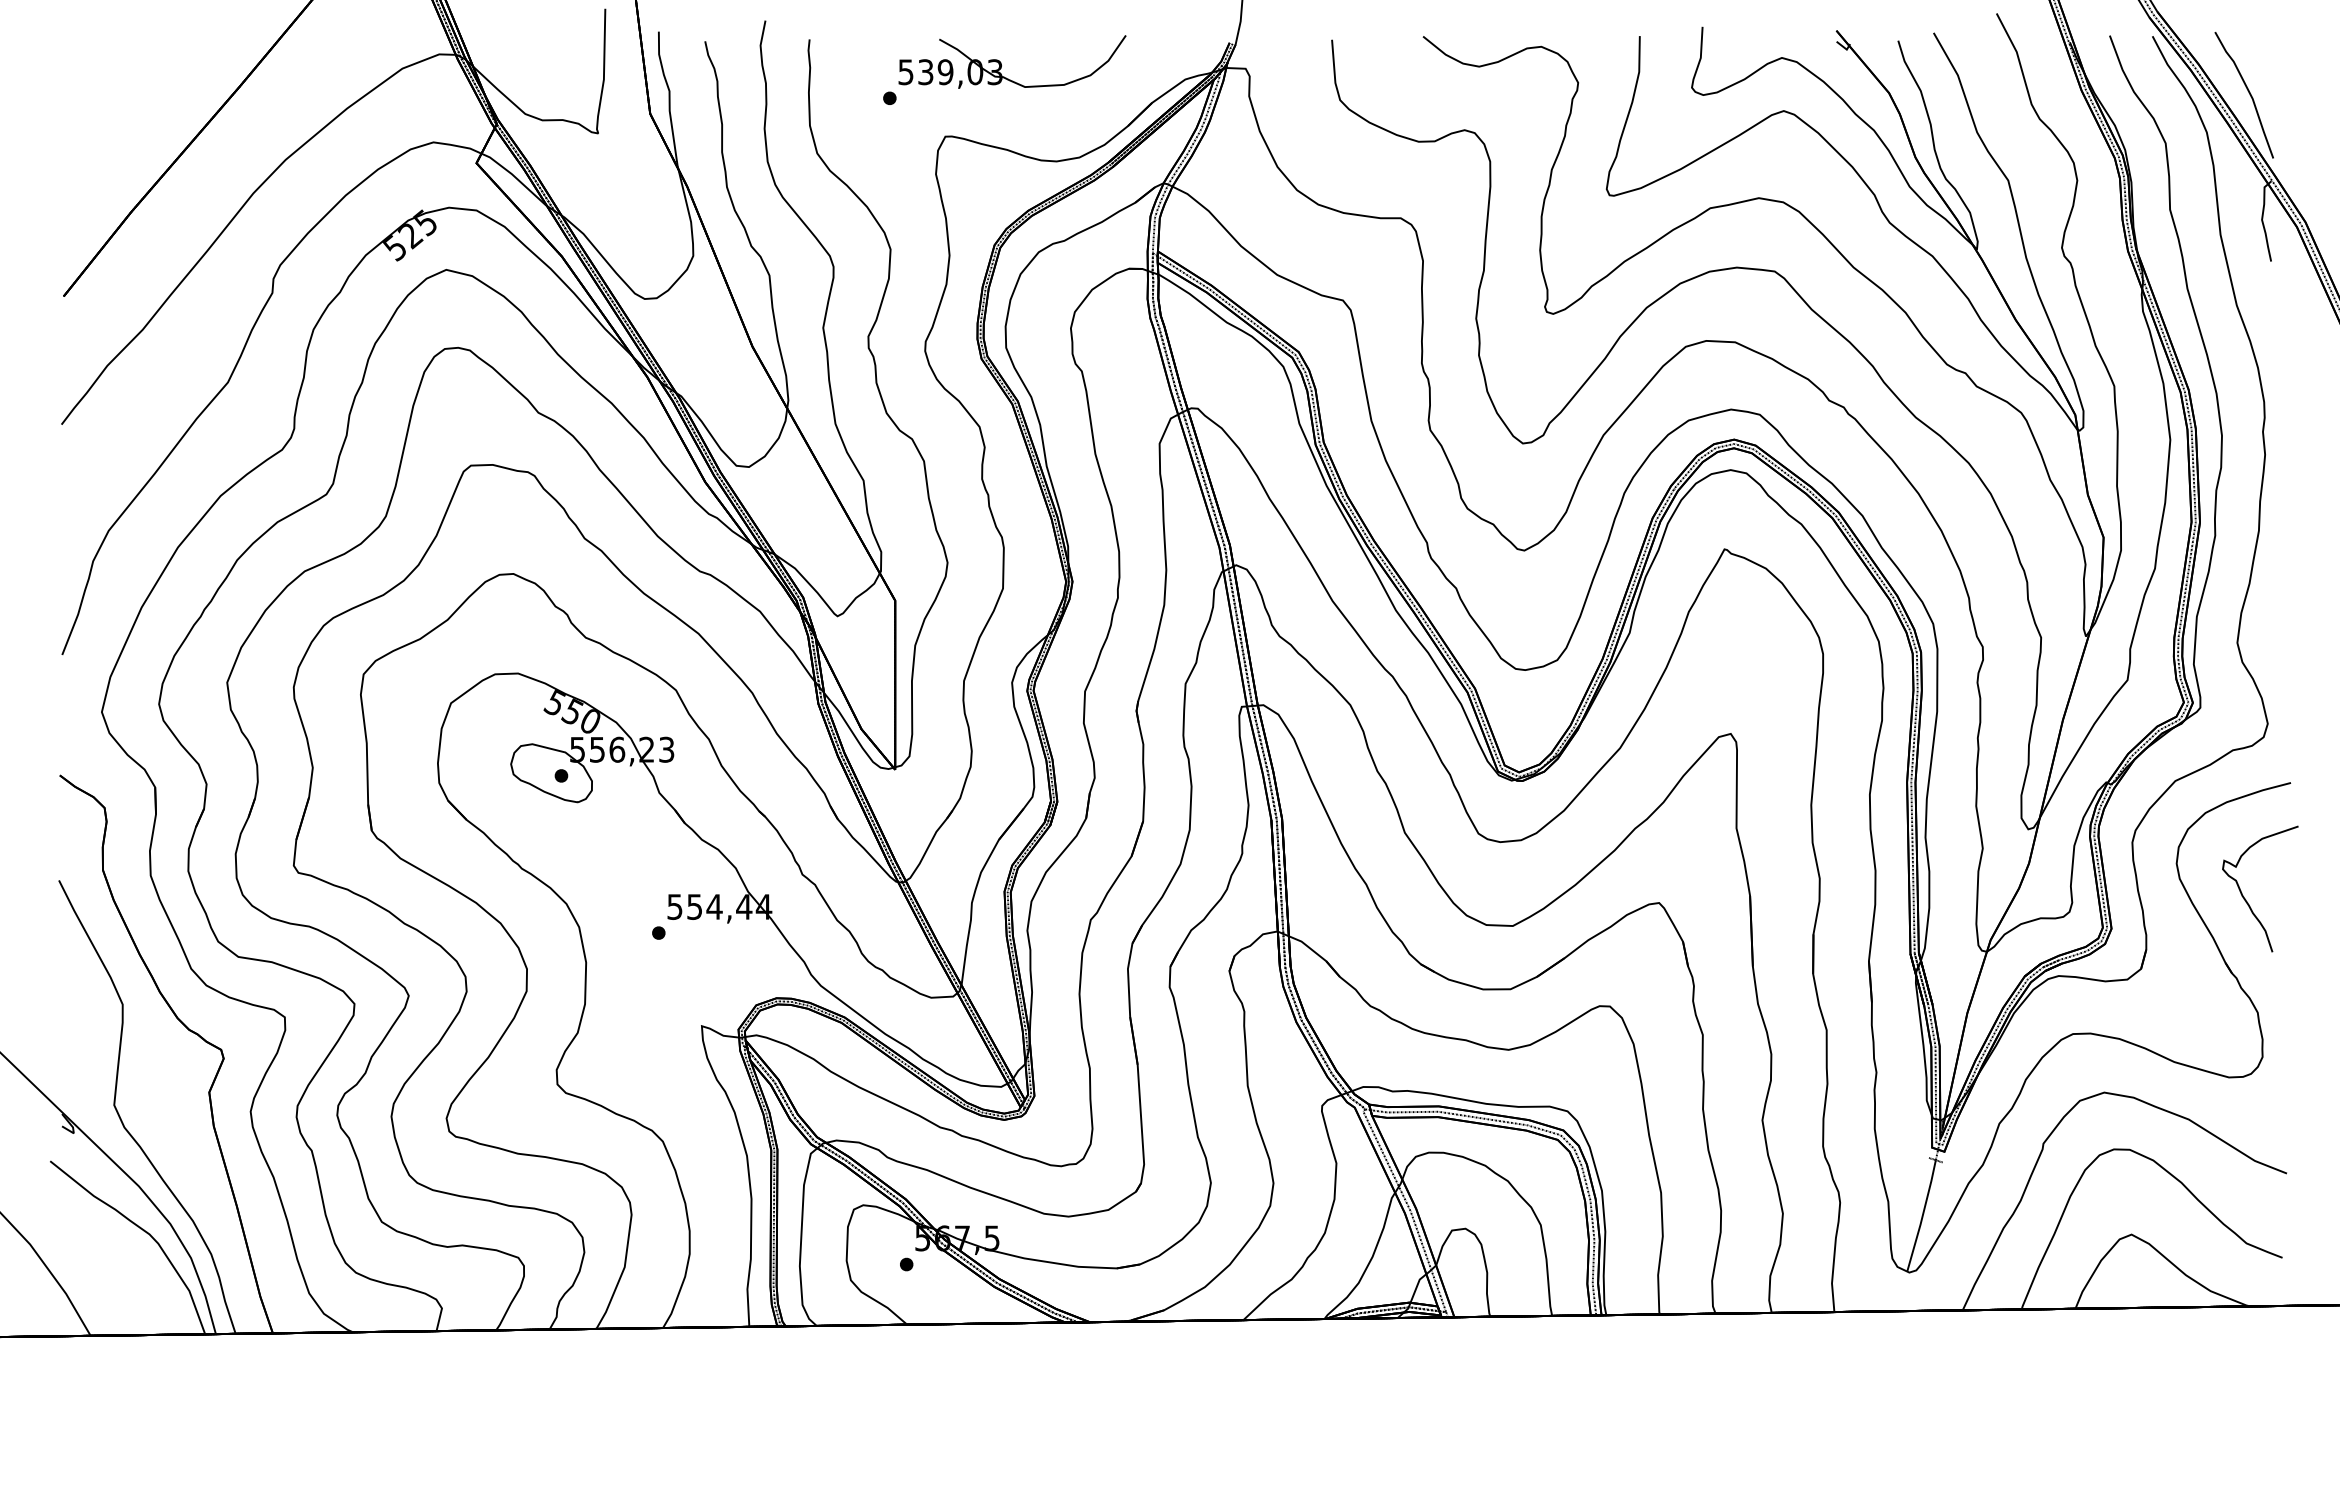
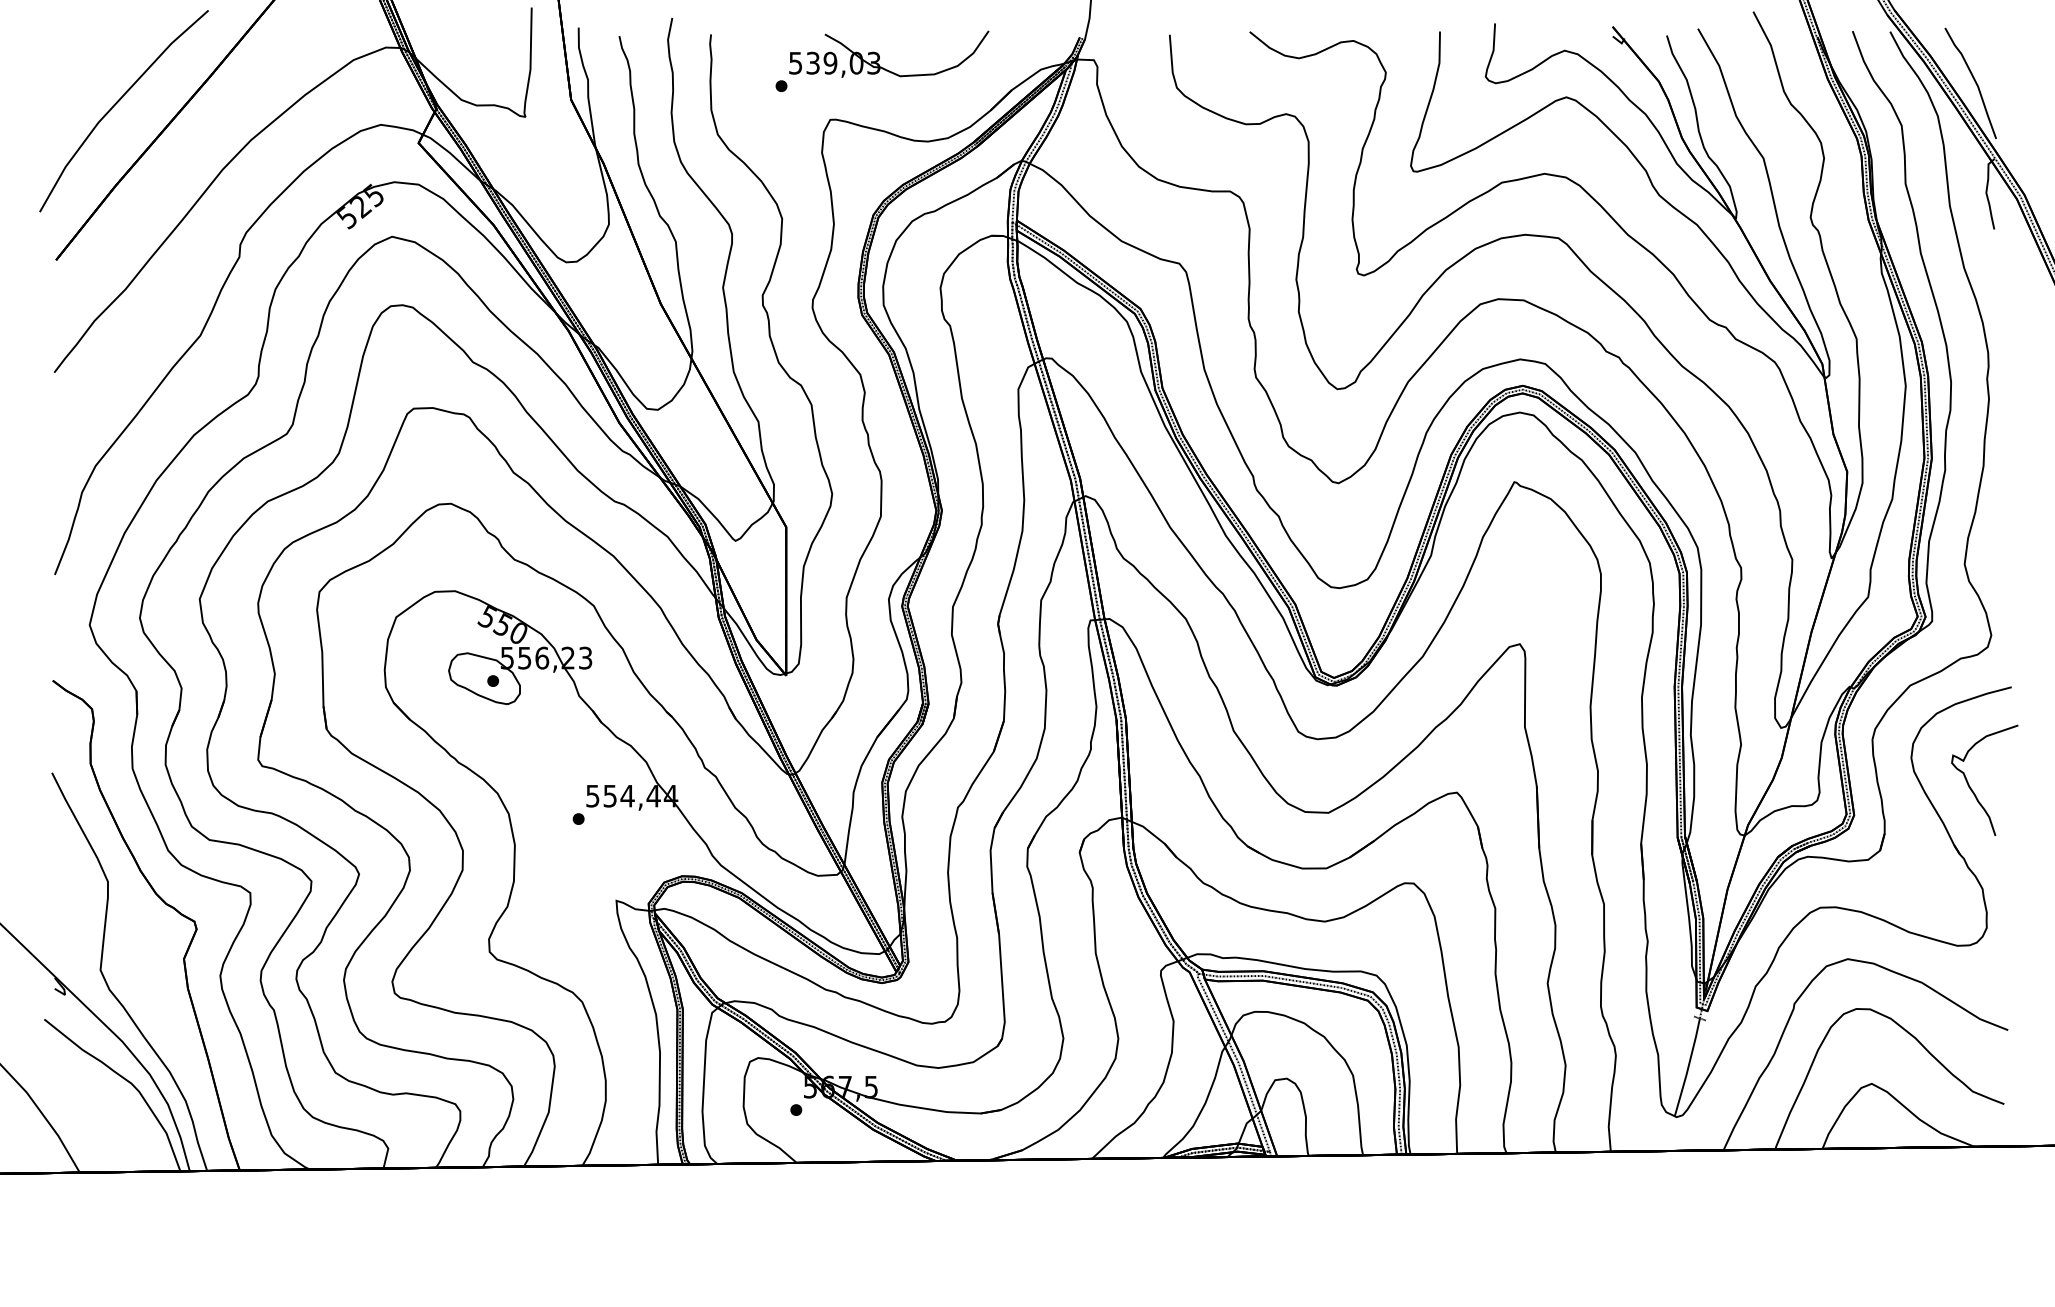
part: (132, 119) -> (116, 104), added

